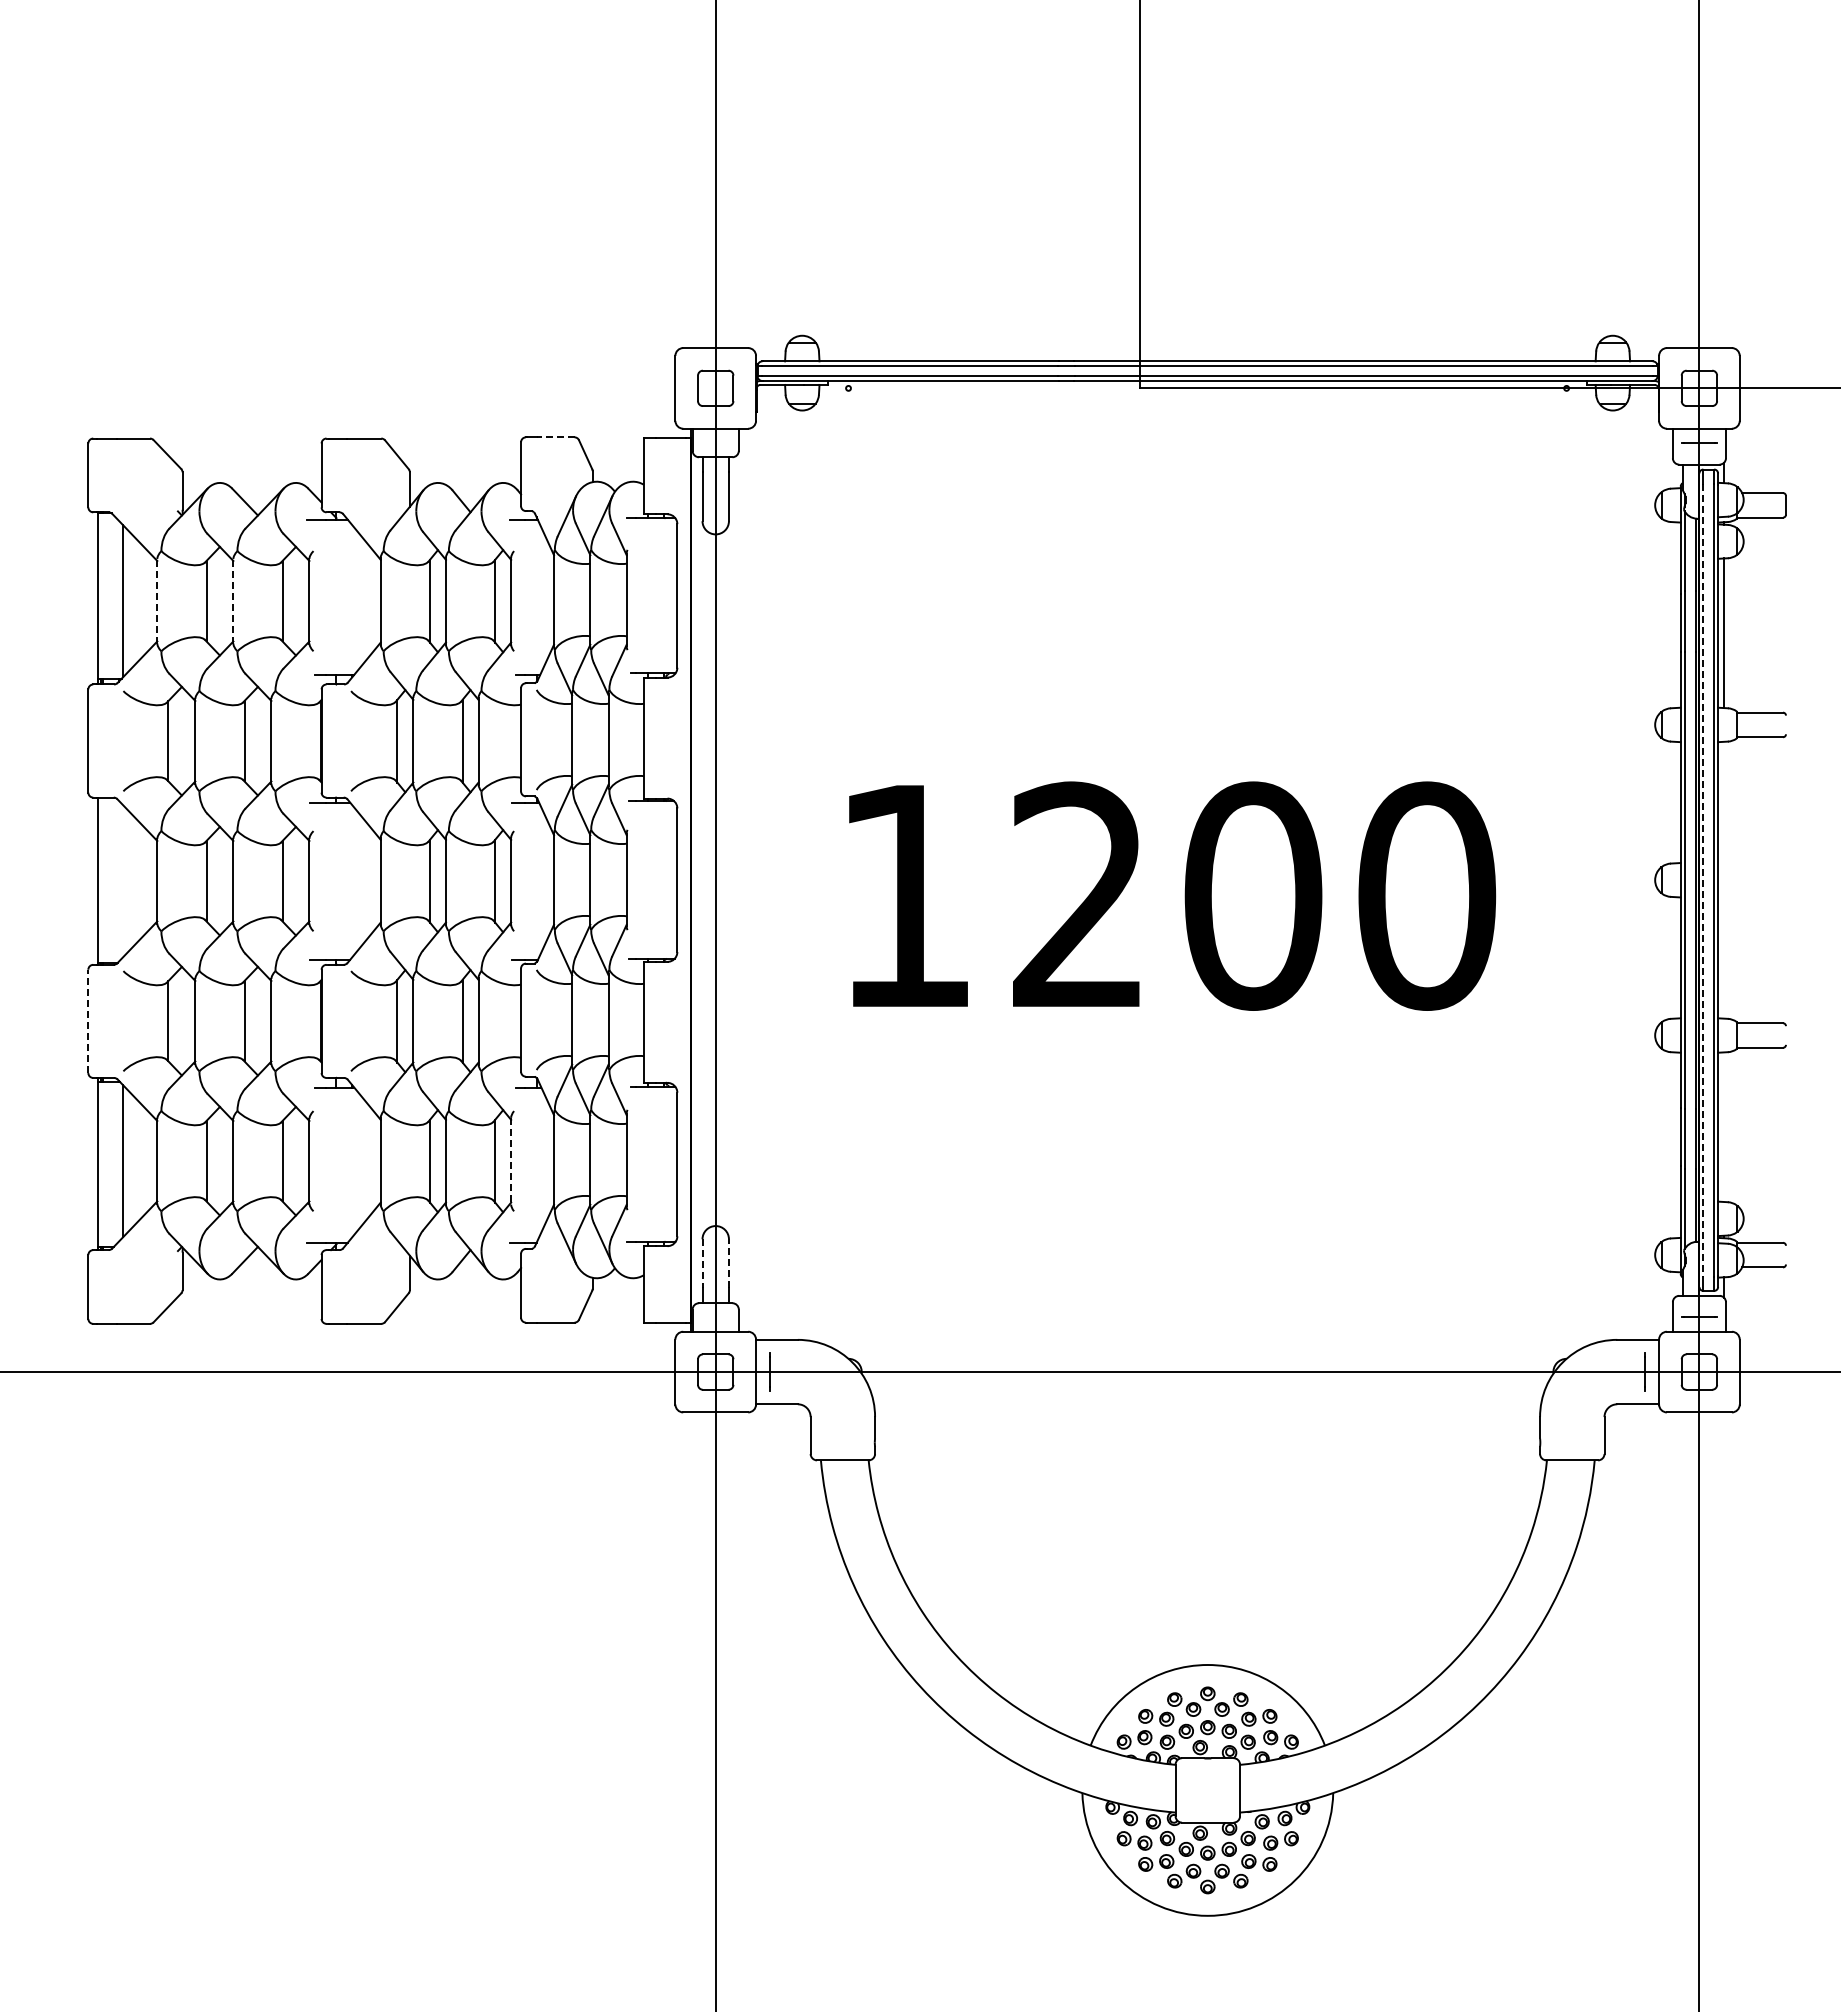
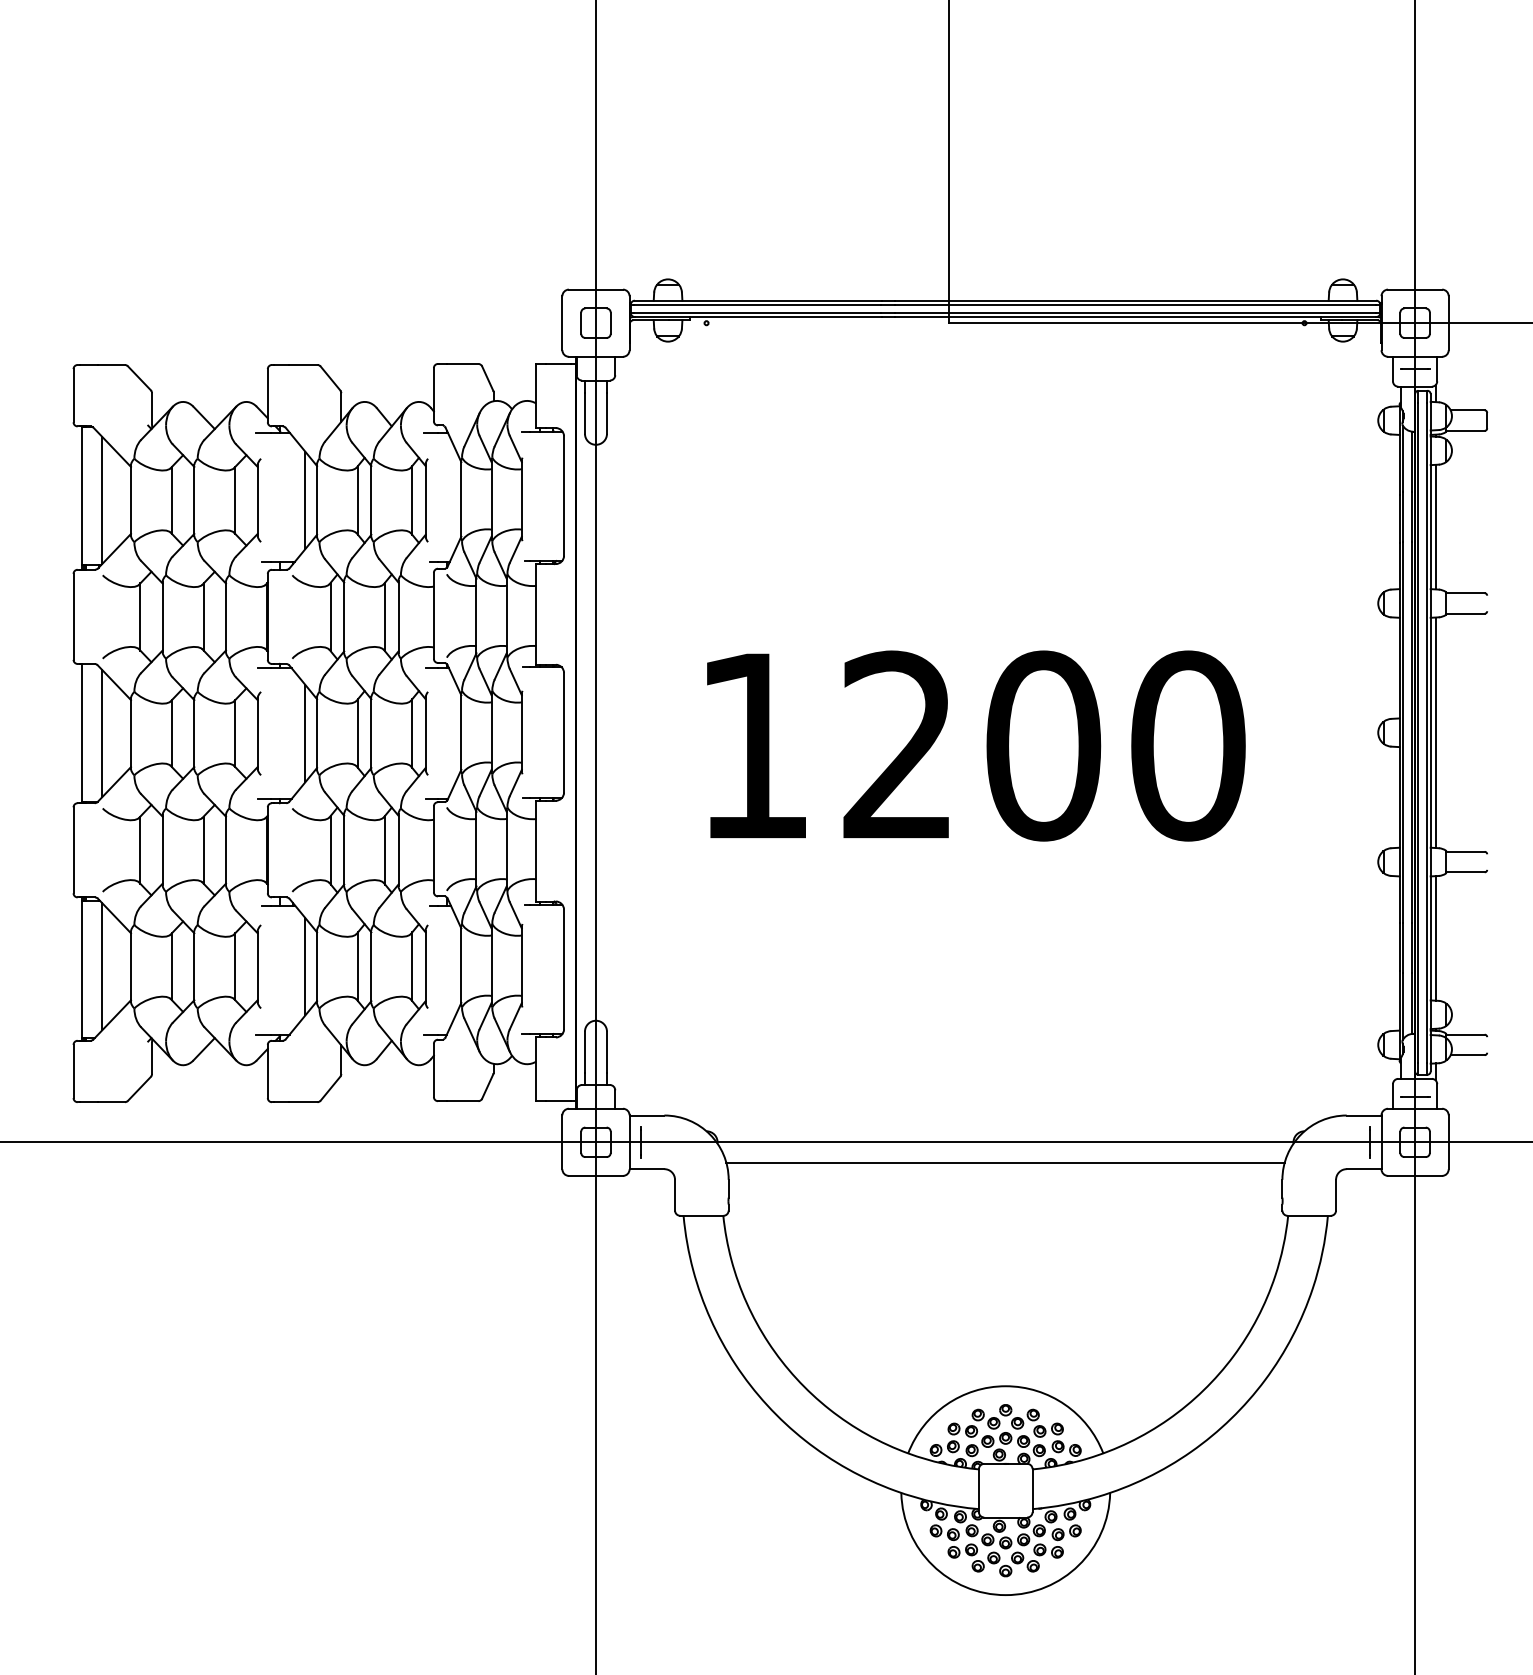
line: (555, 437) -> (462, 364), dashed -> solid
line: (157, 600) -> (131, 499), dashed -> solid
line: (233, 600) -> (194, 499), dashed -> solid
line: (366, 600) -> (305, 499), added
line: (1724, 879) -> (1435, 732), added
line: (366, 880) -> (305, 732), added
line: (1703, 880) -> (1418, 732), dashed -> solid
line: (123, 881) -> (102, 733), added
line: (88, 1021) -> (73, 850), dashed -> solid
line: (1724, 1126) -> (1435, 937), added
line: (366, 1160) -> (305, 966), added
line: (511, 1161) -> (425, 966), dashed -> solid
line: (702, 1263) -> (584, 1051), dashed -> solid
line: (728, 1263) -> (606, 1051), dashed -> solid
line: (1207, 1396) -> (1005, 1162), added

